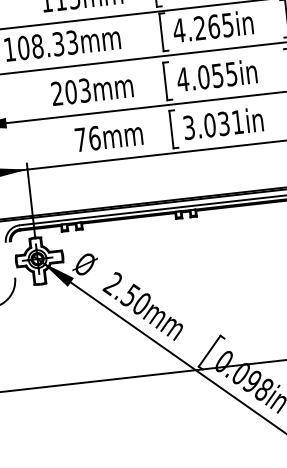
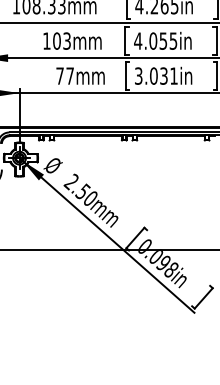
text: (56, 92) -> (46, 40), 203mm -> 103mm
text: (95, 137) -> (70, 75), 76mm -> 77mm

